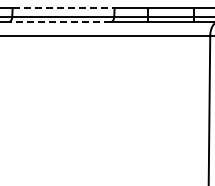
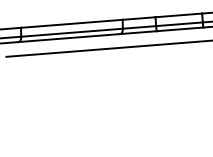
line: (63, 8) -> (71, 24), dashed -> solid
line: (59, 22) -> (68, 38), dashed -> solid

